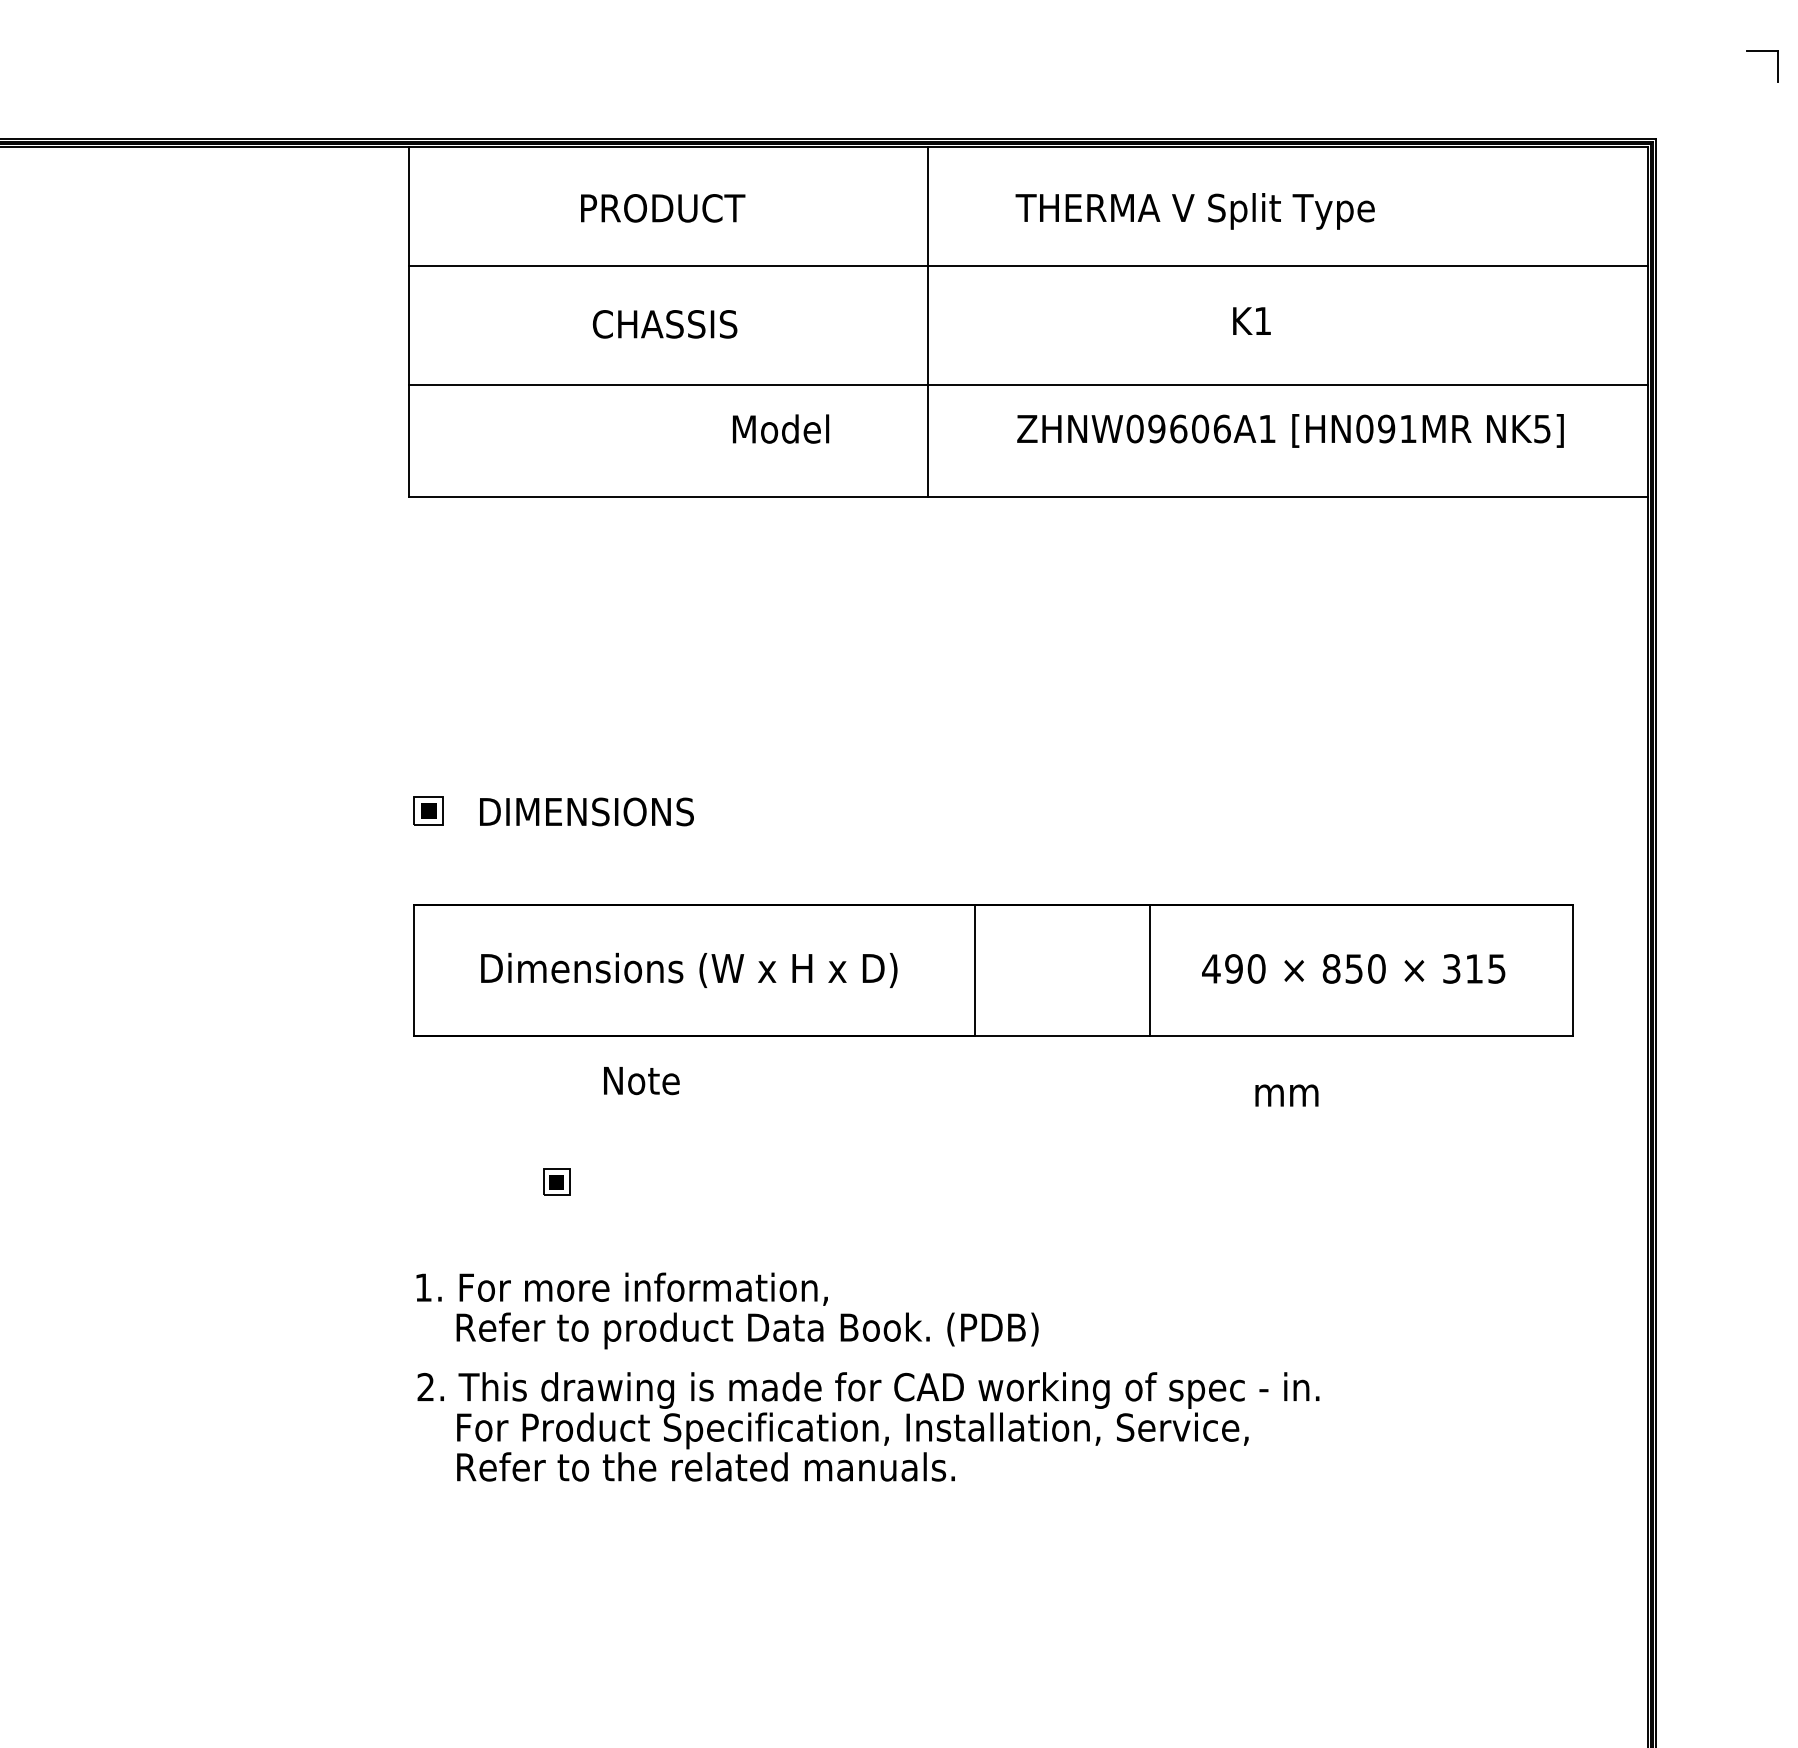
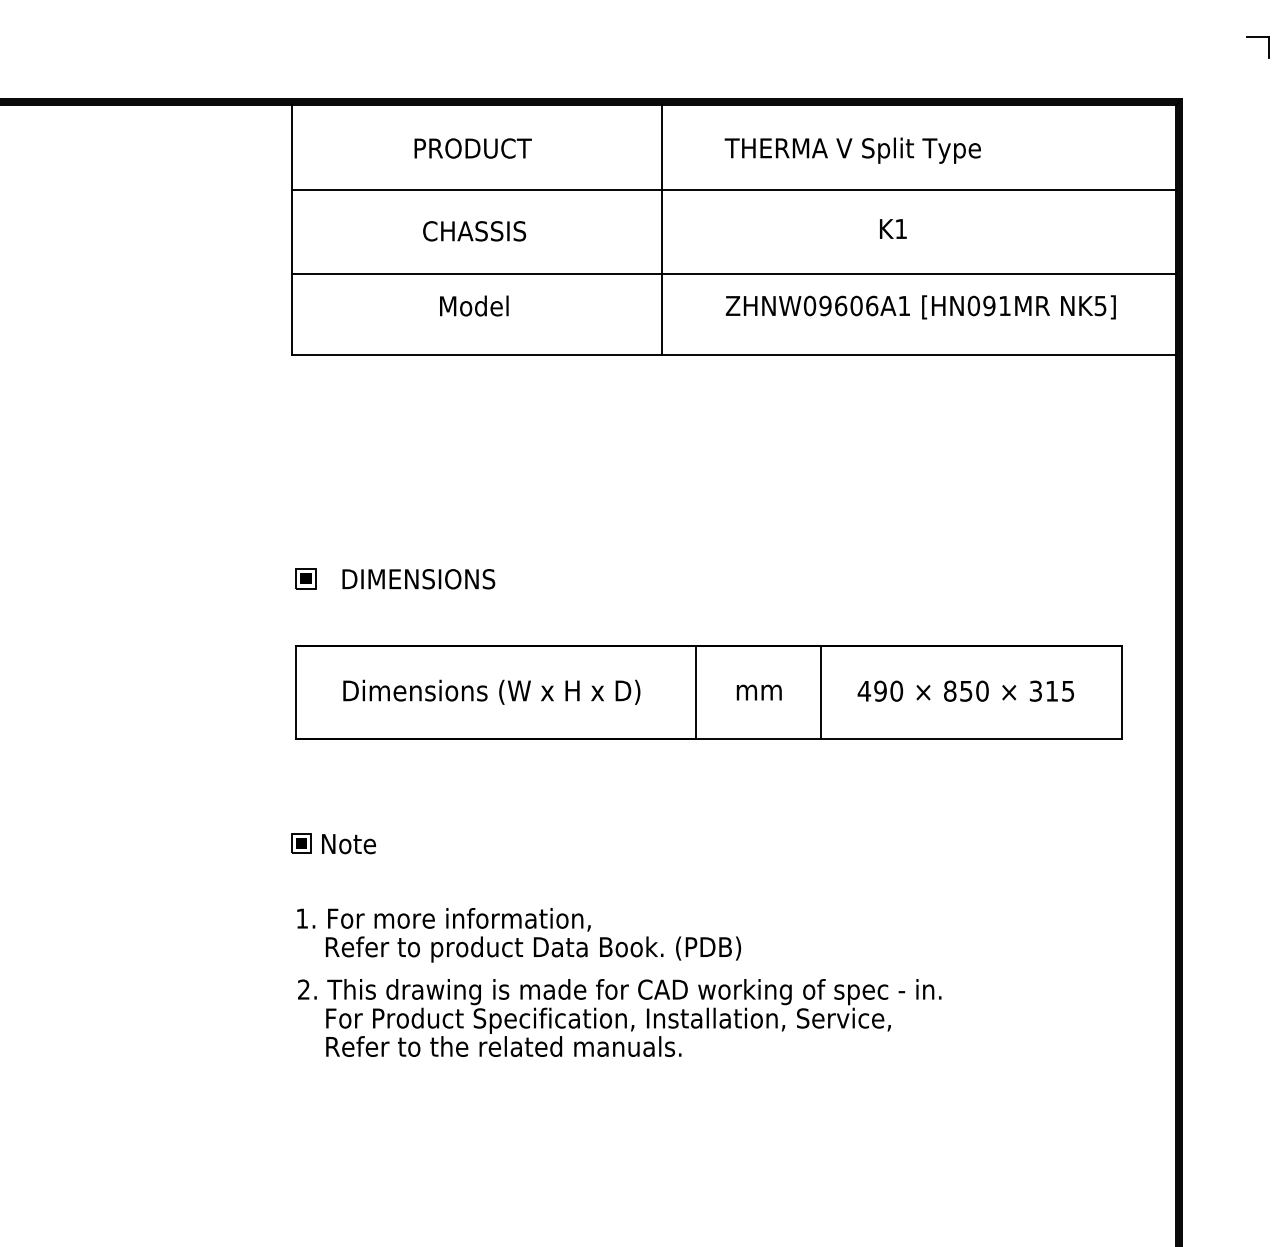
text: (781, 428) -> (474, 305), moved
text: (641, 1081) -> (348, 844), moved
text: (1285, 1095) -> (758, 692), moved
part: (557, 1182) -> (301, 843), moved

